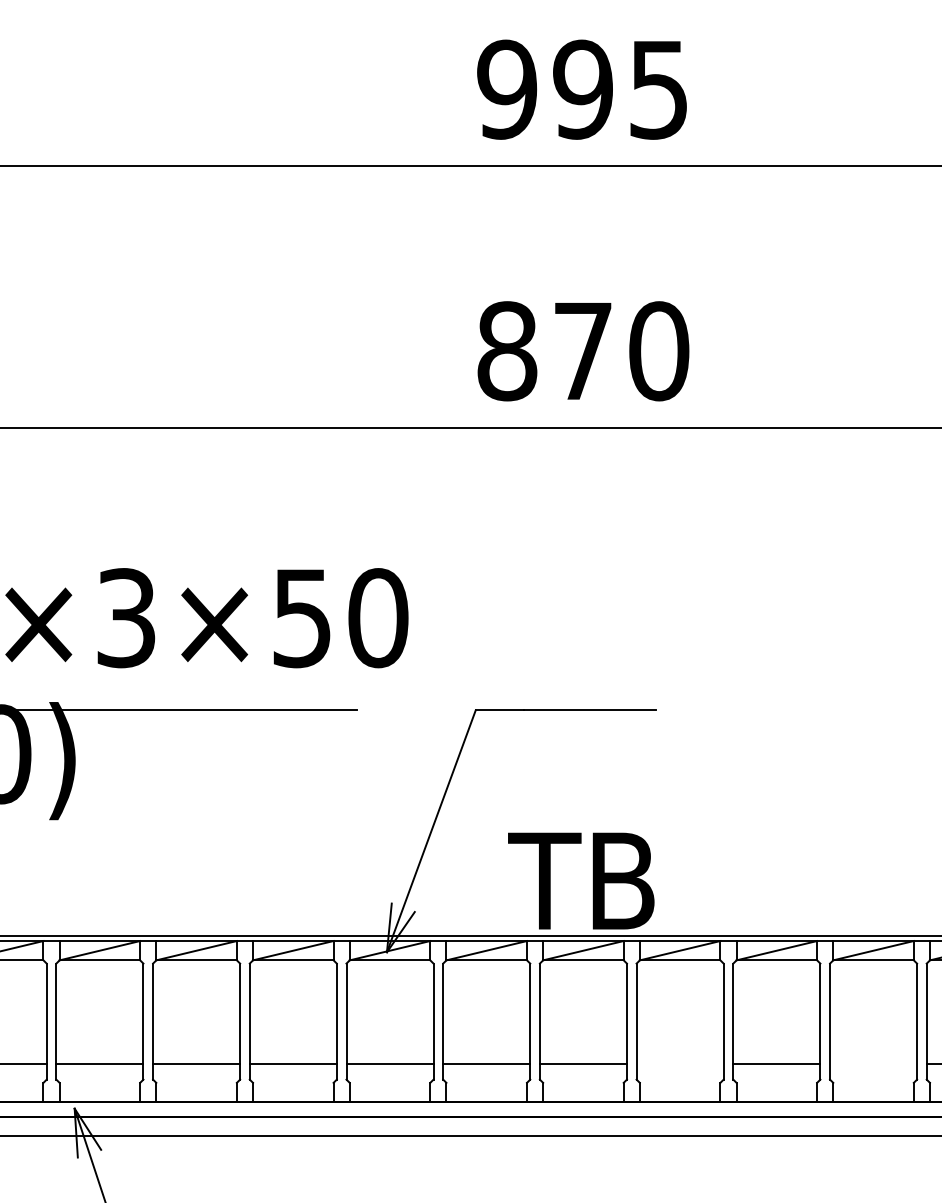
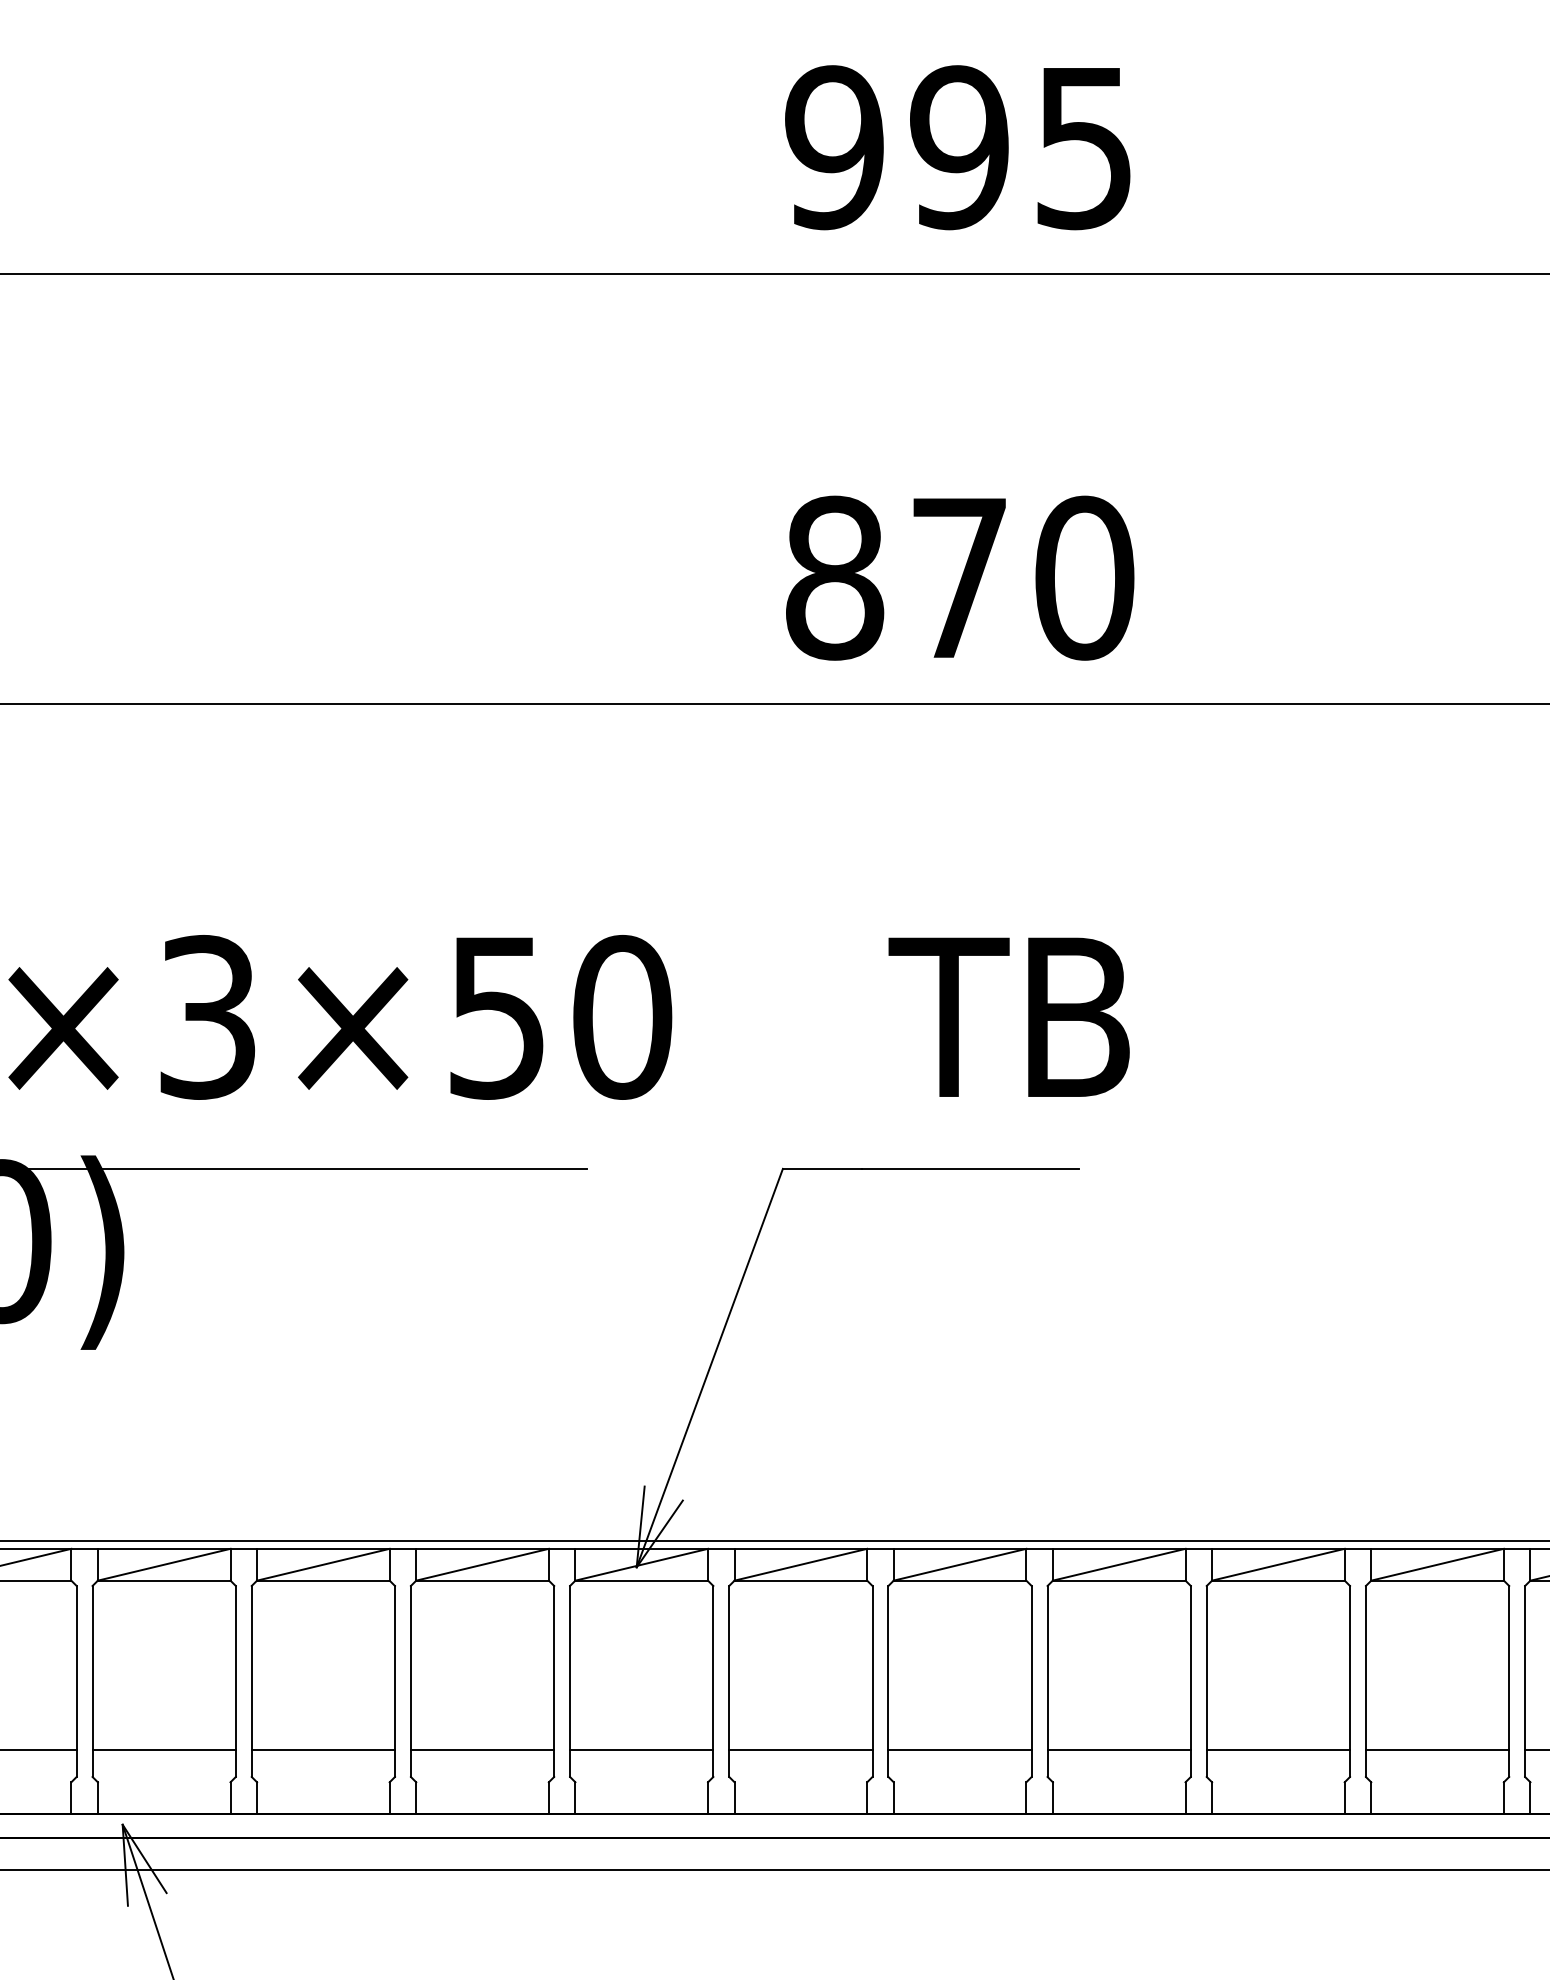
text: (581, 880) -> (1009, 1016), moved
line: (679, 1063) -> (1118, 1750), added
line: (873, 1063) -> (1437, 1750), added

